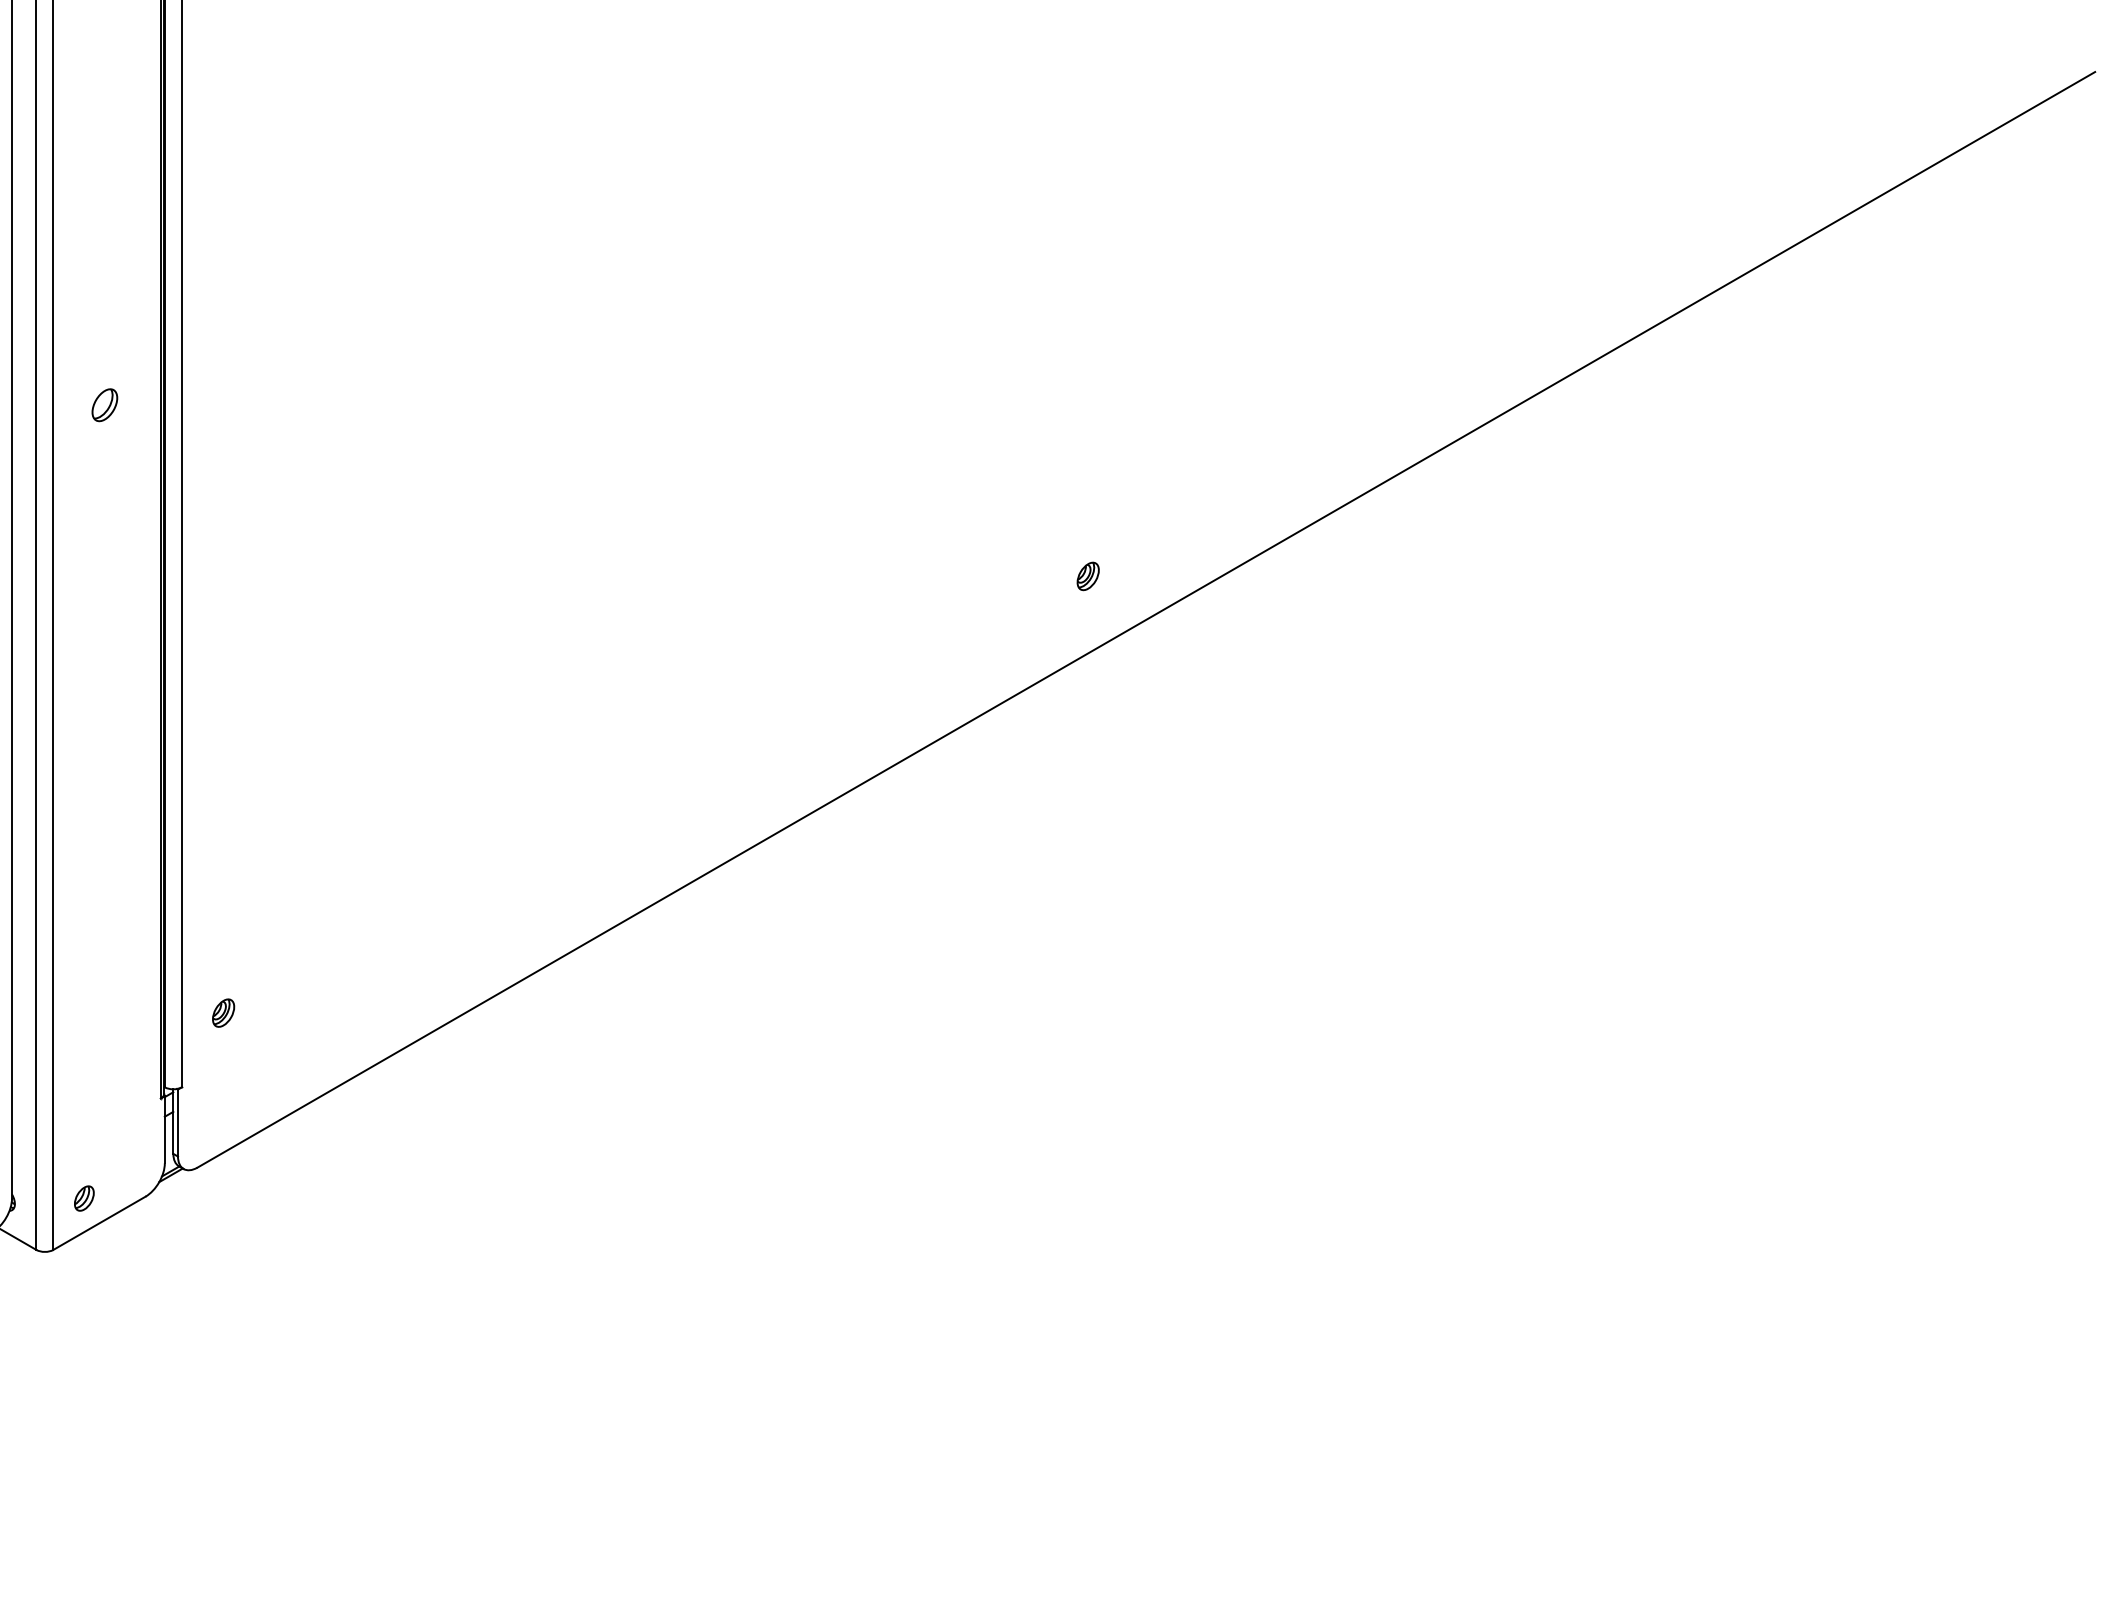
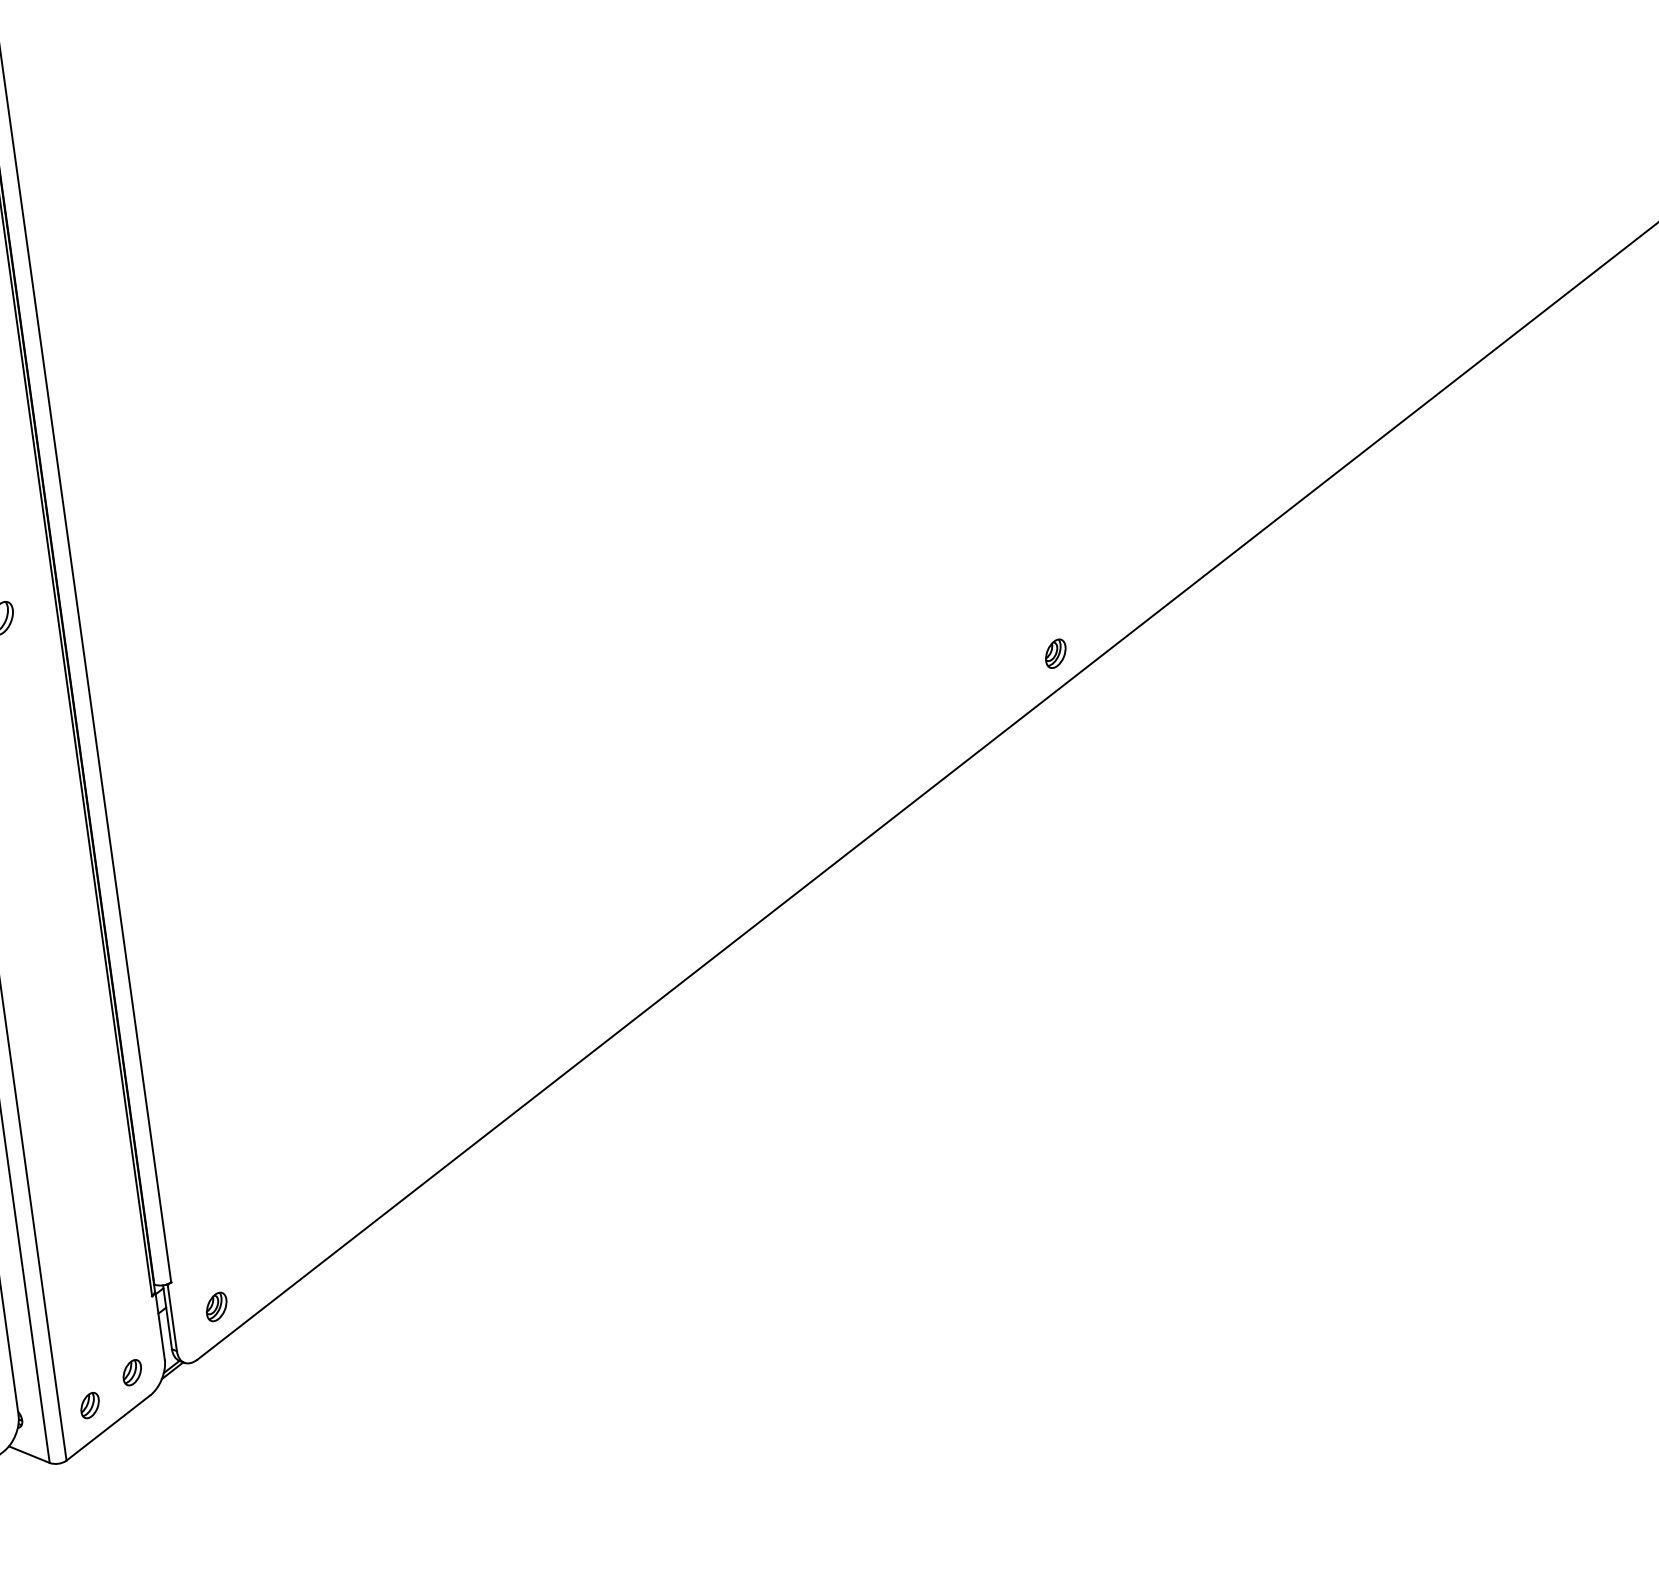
part: (1087, 576) -> (1055, 653), moved
part: (223, 1012) -> (216, 1306), moved
part: (130, 1171) -> (132, 1372), added

